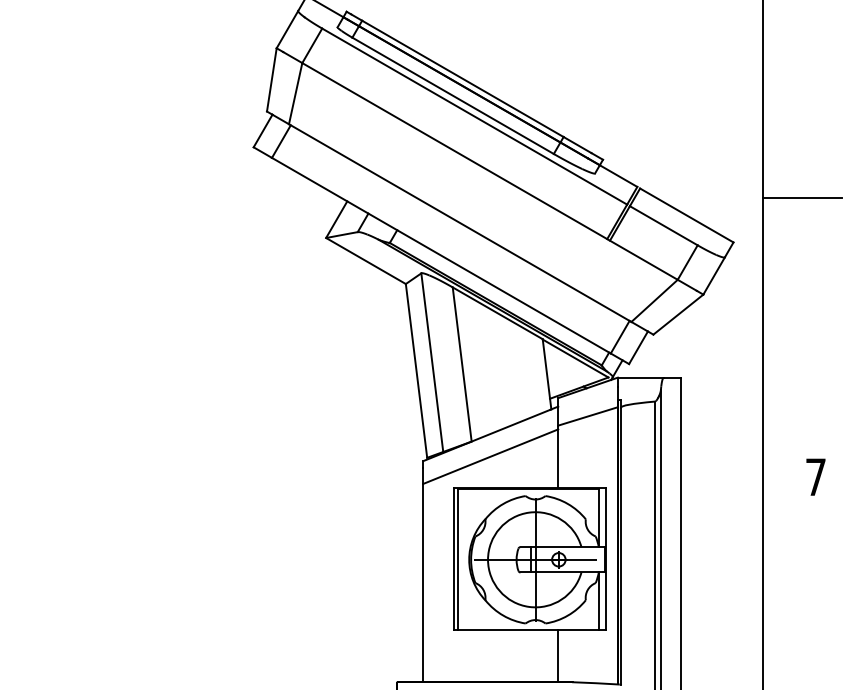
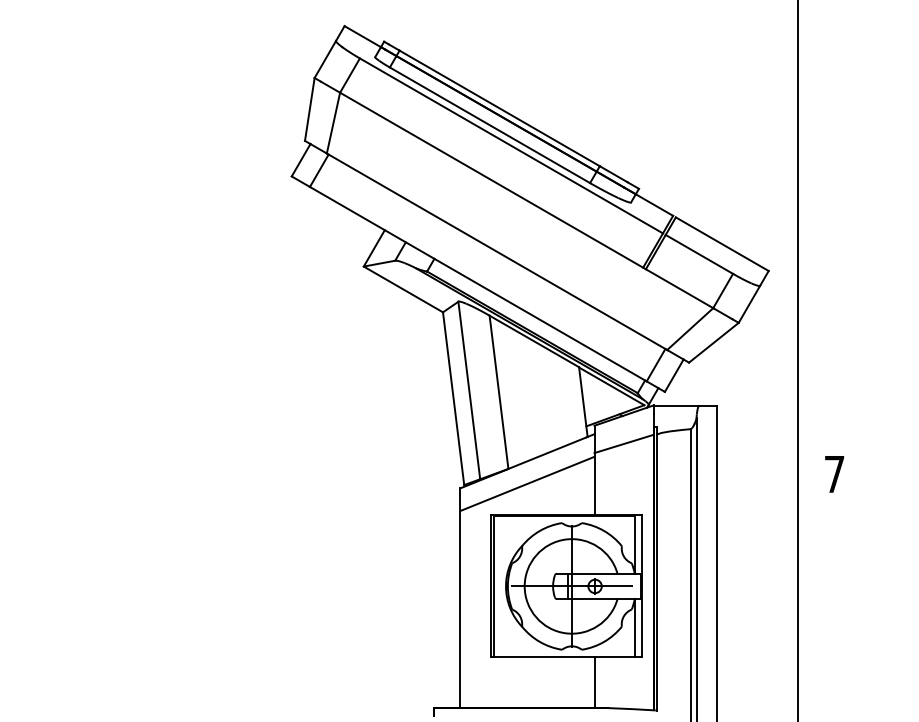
line: (802, 197) -> (837, 226), removed
text: (815, 477) -> (834, 474), moved

